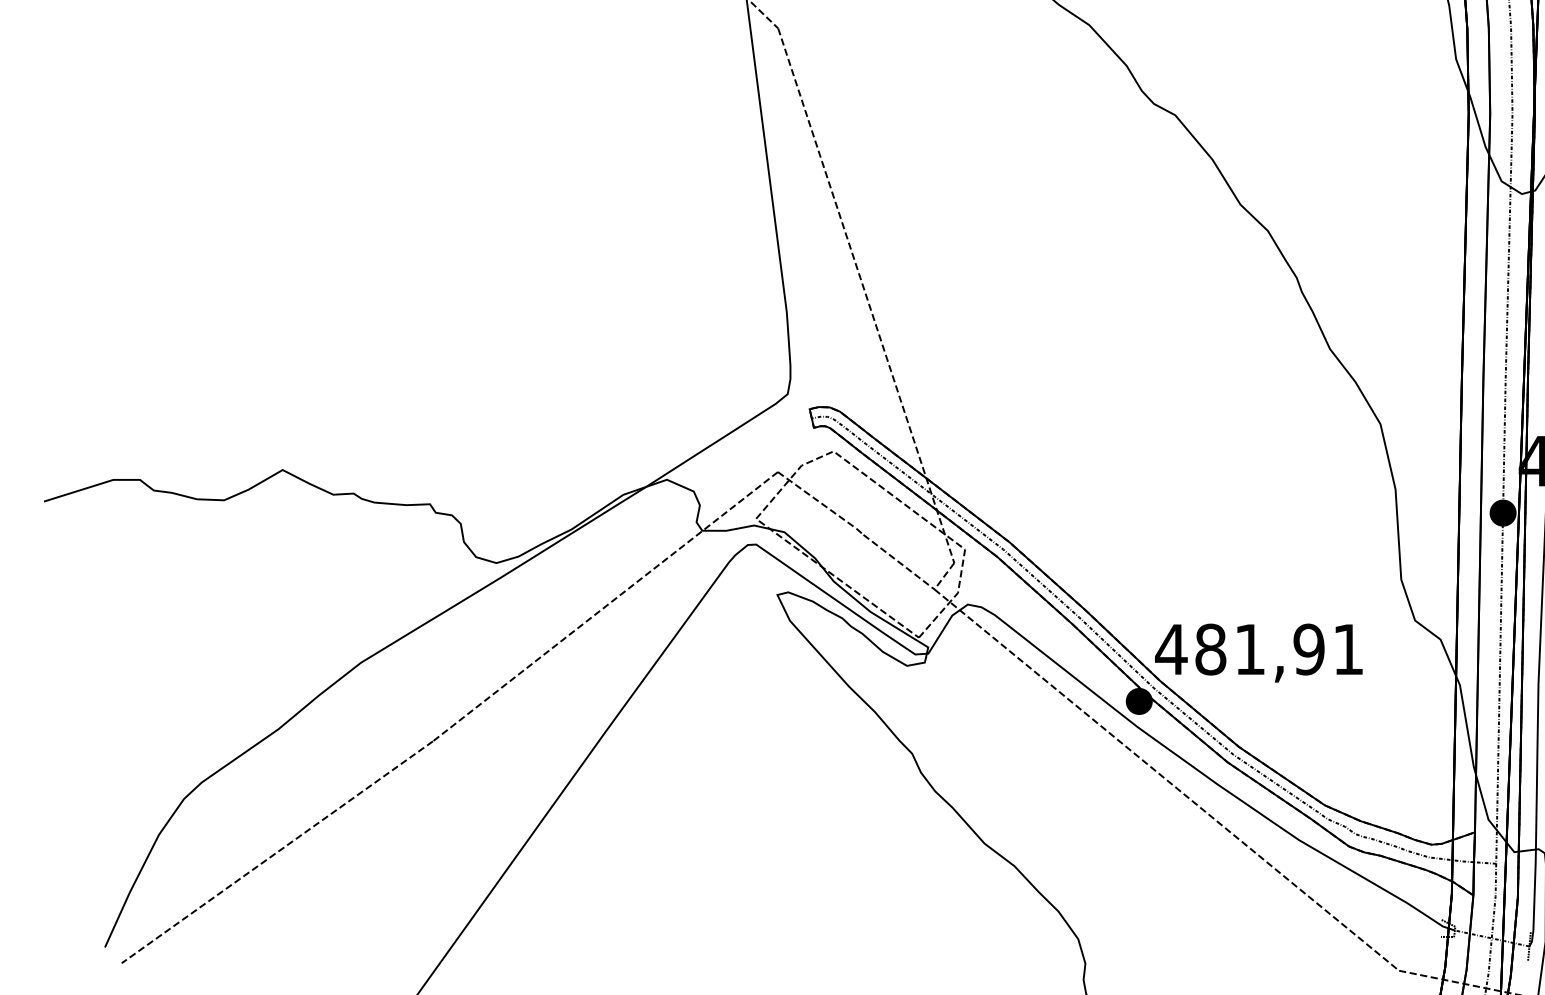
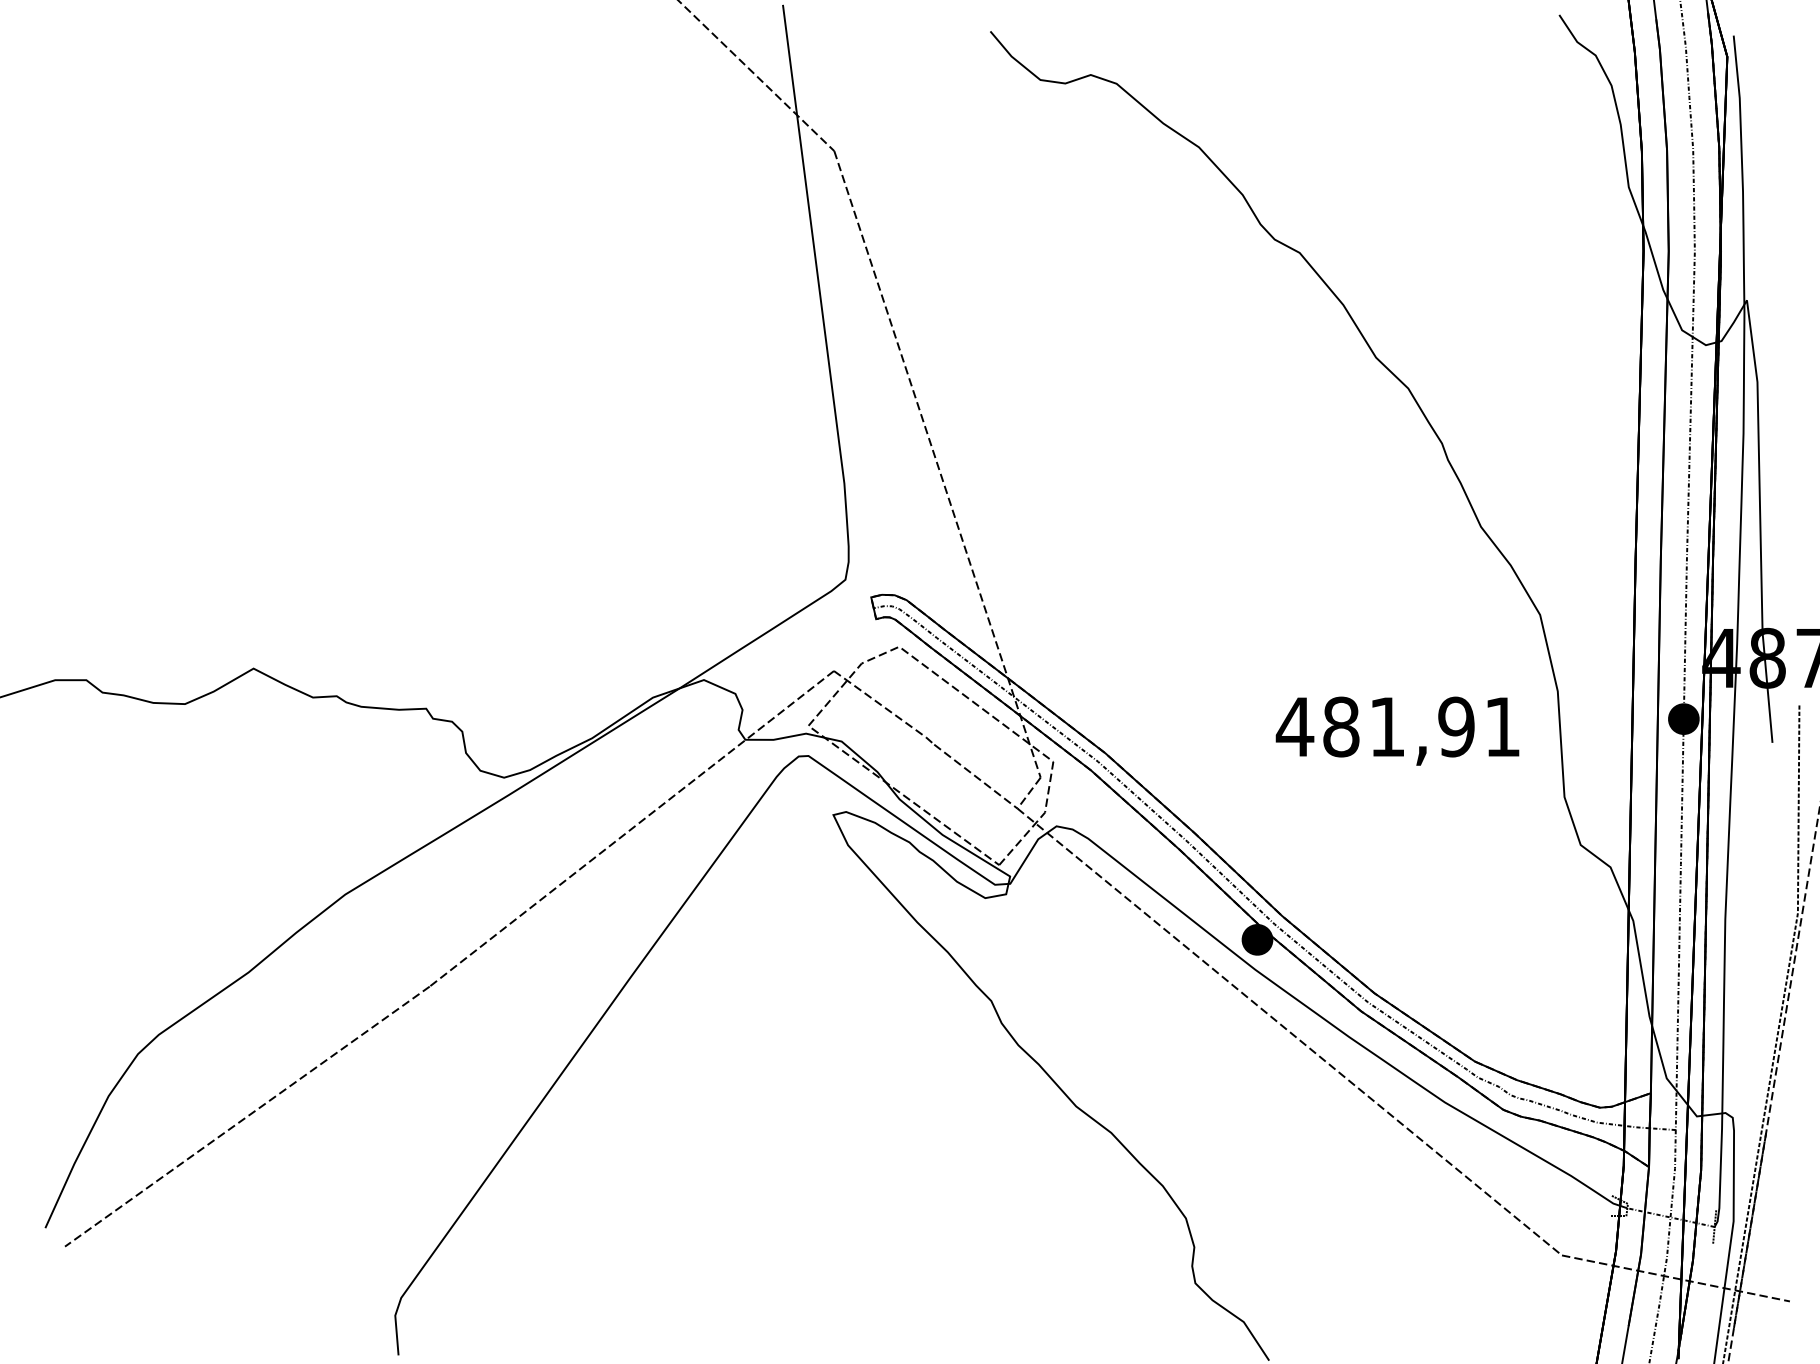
text: (1258, 652) -> (1397, 730), moved

